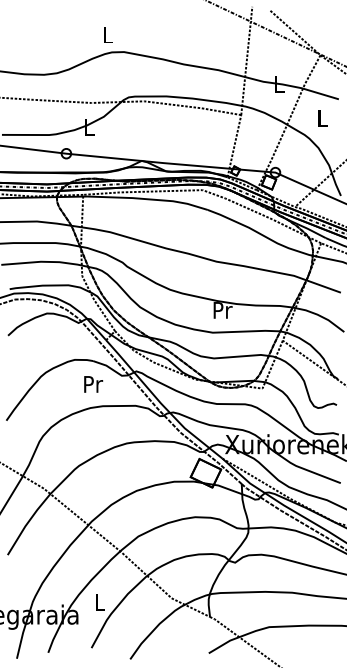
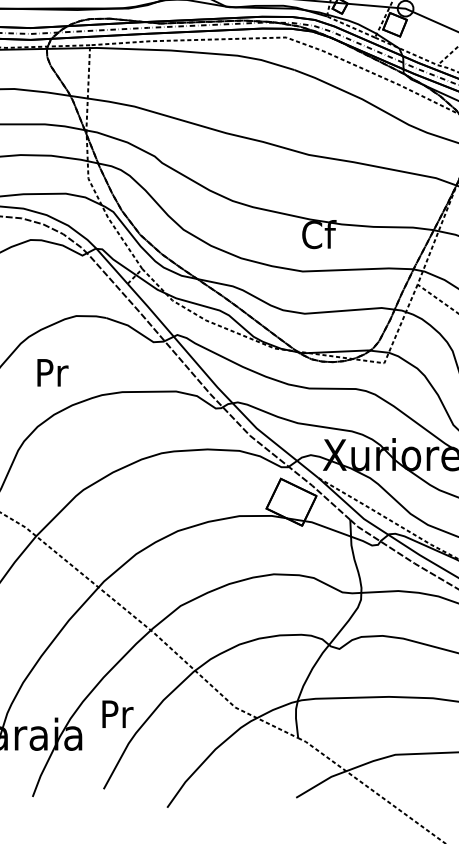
text: (222, 309) -> (318, 233), Pr -> Cf
text: (93, 384) -> (52, 372), moved
text: (99, 602) -> (116, 714), L -> Pr

